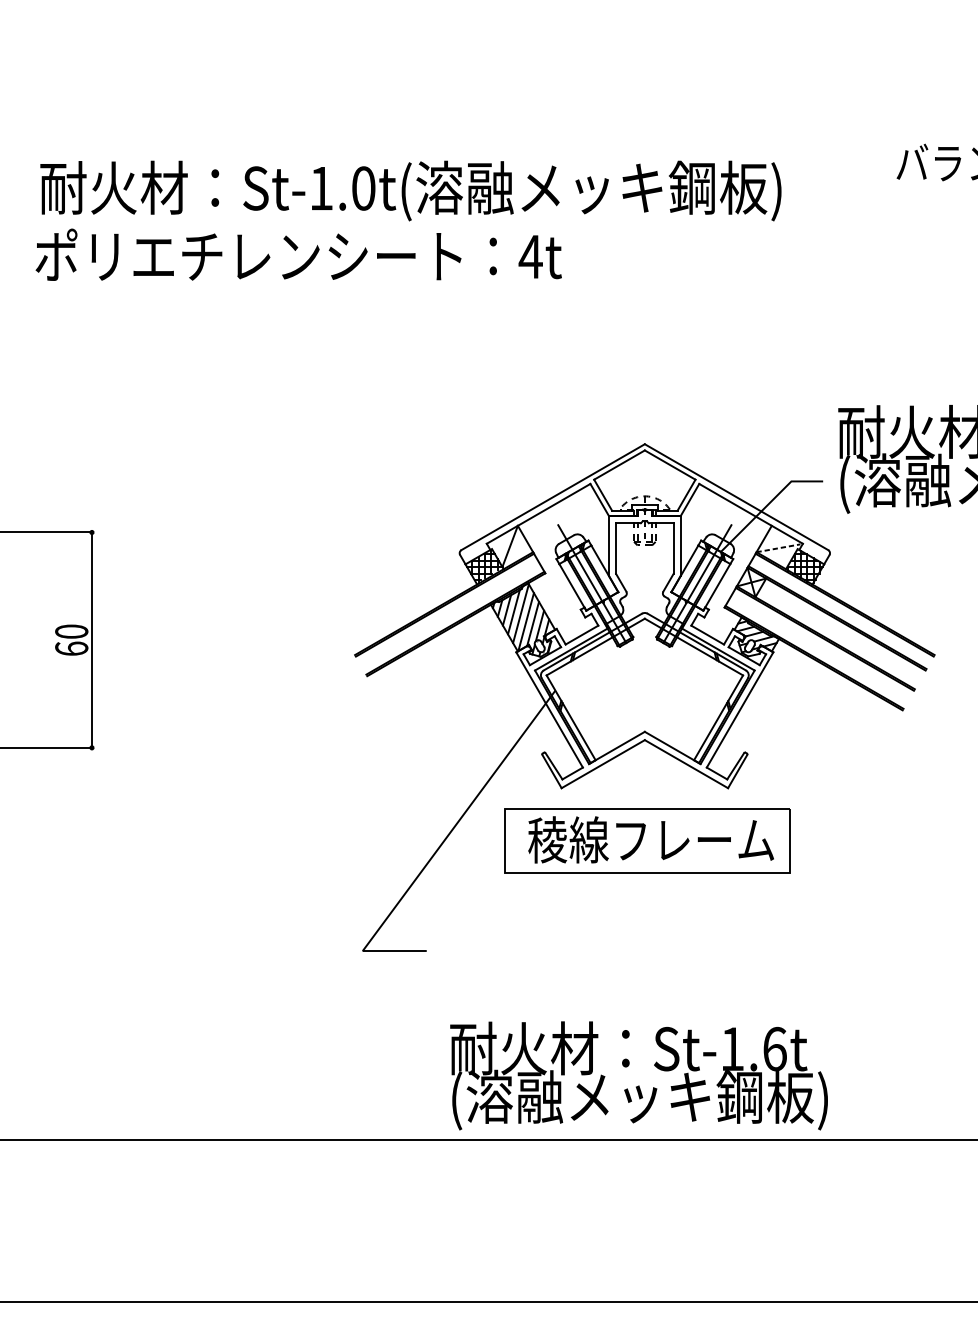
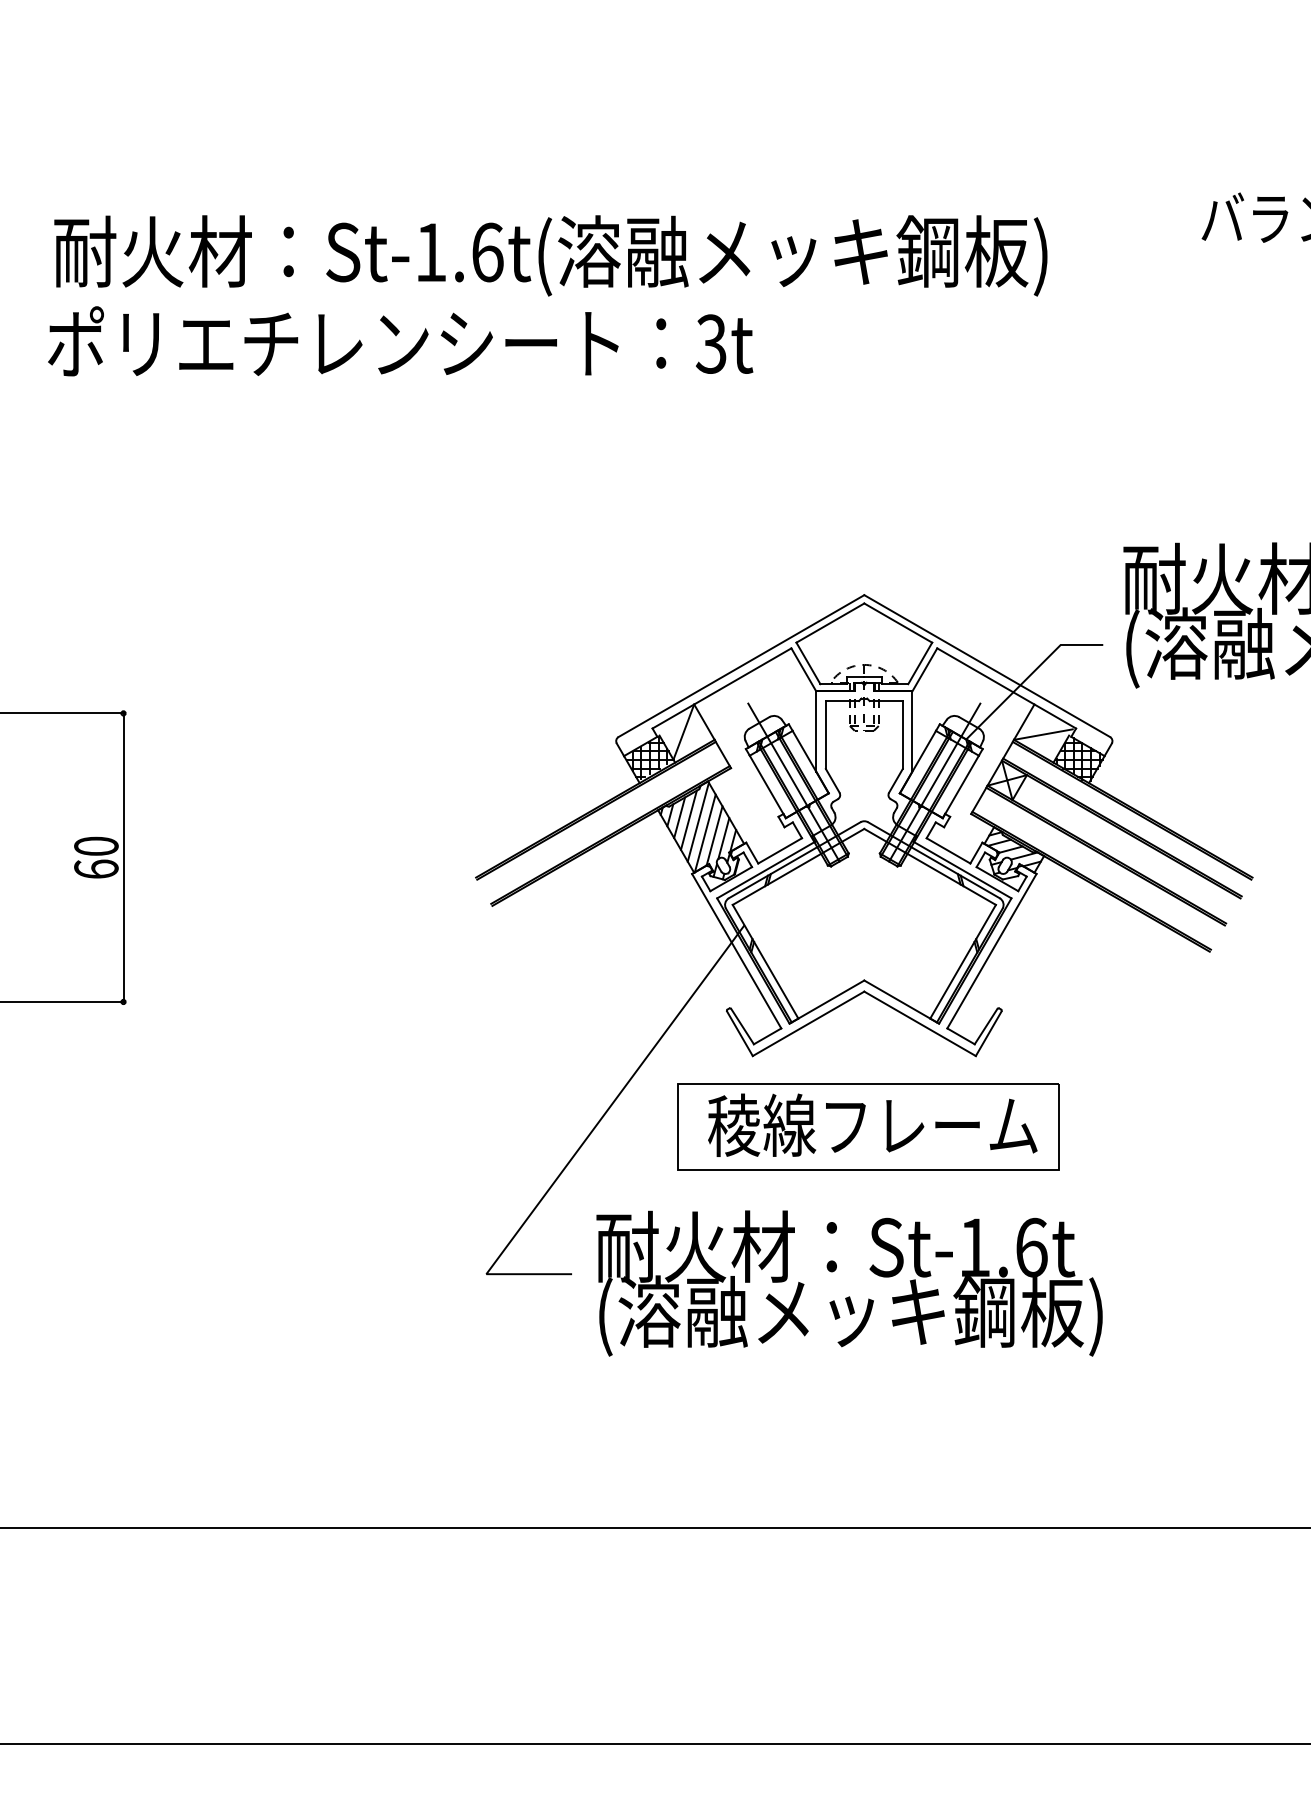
text: (363, 188) -> (487, 252), St-1.0t( -> St-1.6t(
text: (530, 256) -> (711, 343), 4t -> 3t
line: (778, 548) -> (1043, 734), dashed -> solid
text: (639, 1075) -> (849, 1283), moved

